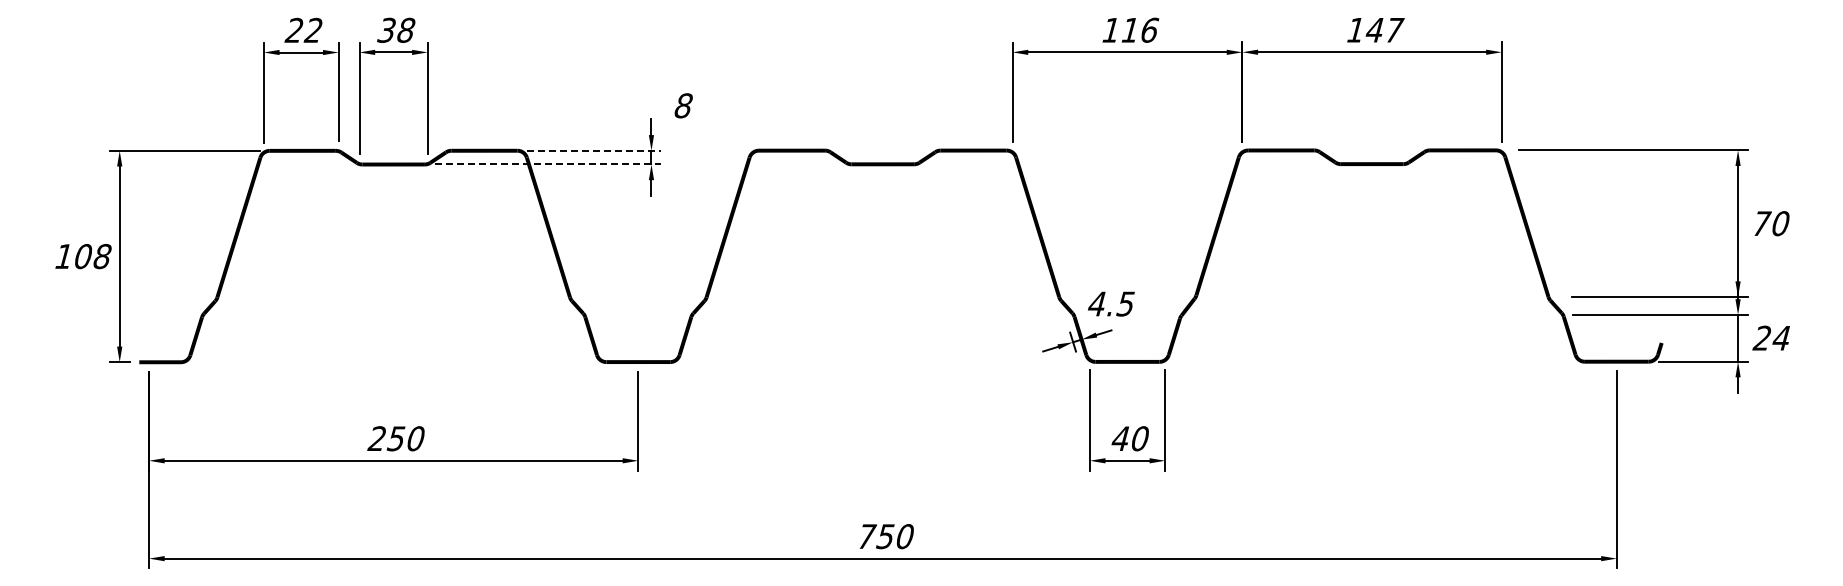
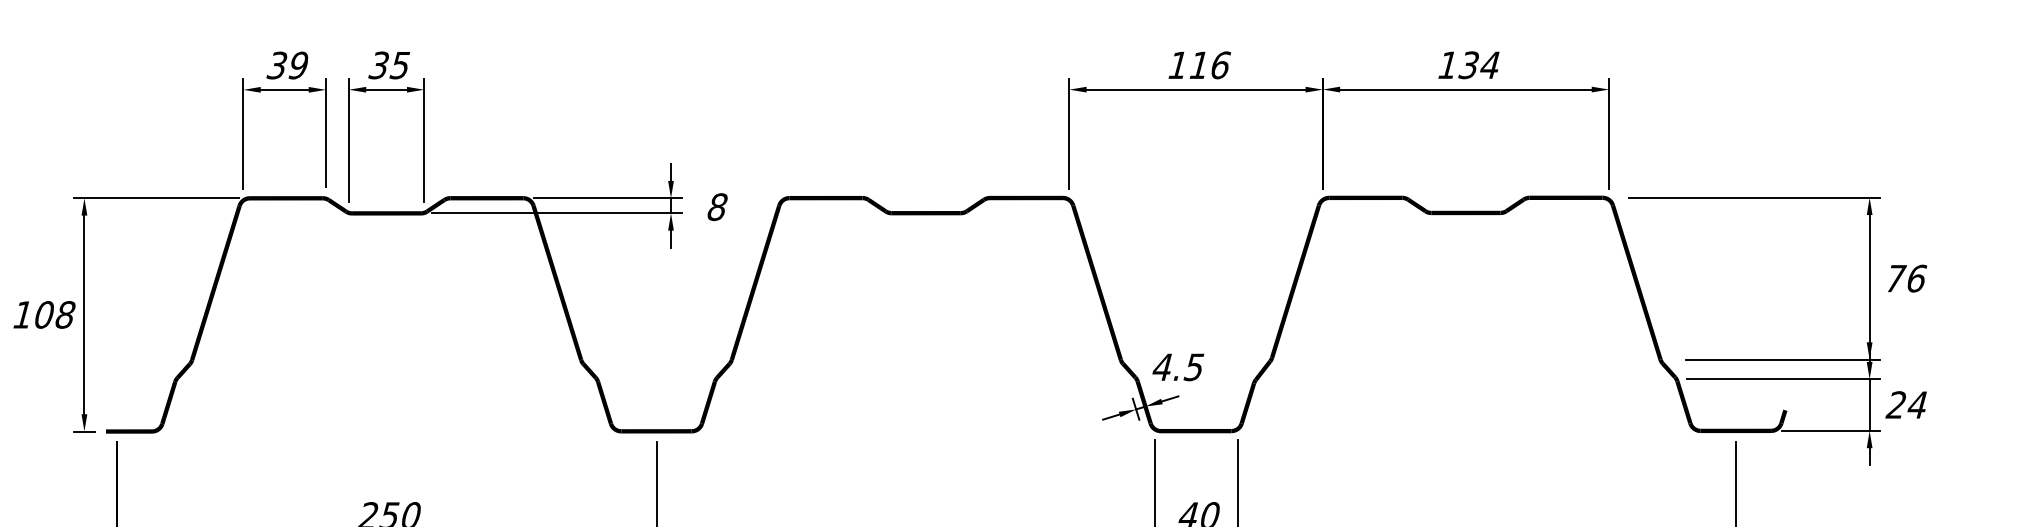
text: (405, 29) -> (399, 64), 38 -> 35
text: (1384, 29) -> (1479, 64), 147 -> 134
text: (303, 30) -> (287, 65), 22 -> 39
text: (683, 105) -> (717, 206), moved
line: (594, 150) -> (608, 197), dashed -> solid
line: (548, 164) -> (557, 213), dashed -> solid
text: (1781, 223) -> (1917, 278), 70 -> 76

